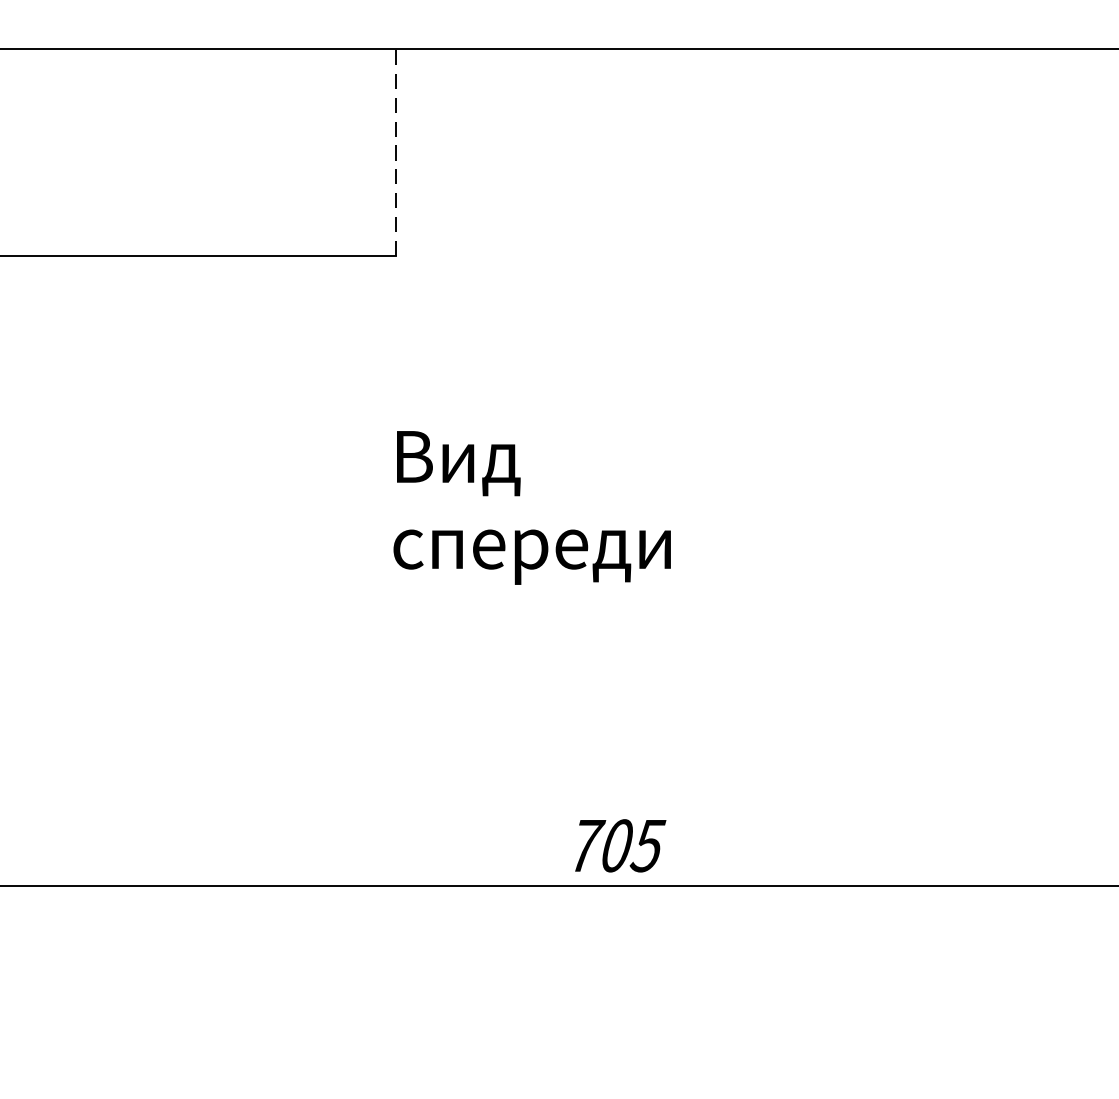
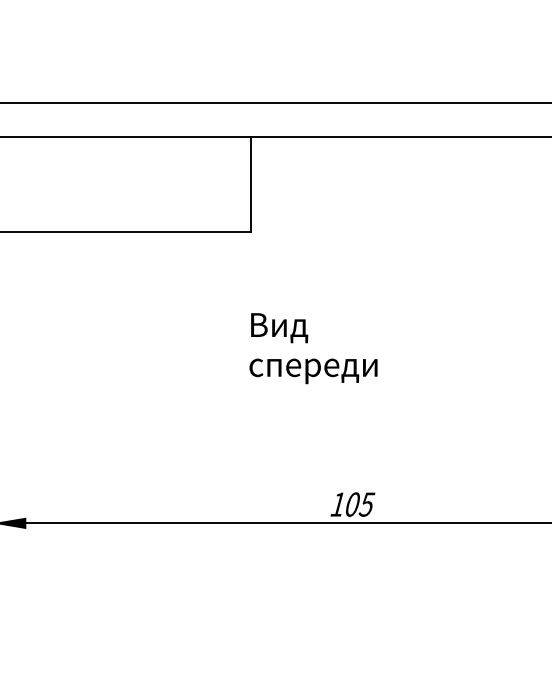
line: (395, 152) -> (250, 184), dashed -> solid
text: (586, 845) -> (338, 504), 705 -> 105

